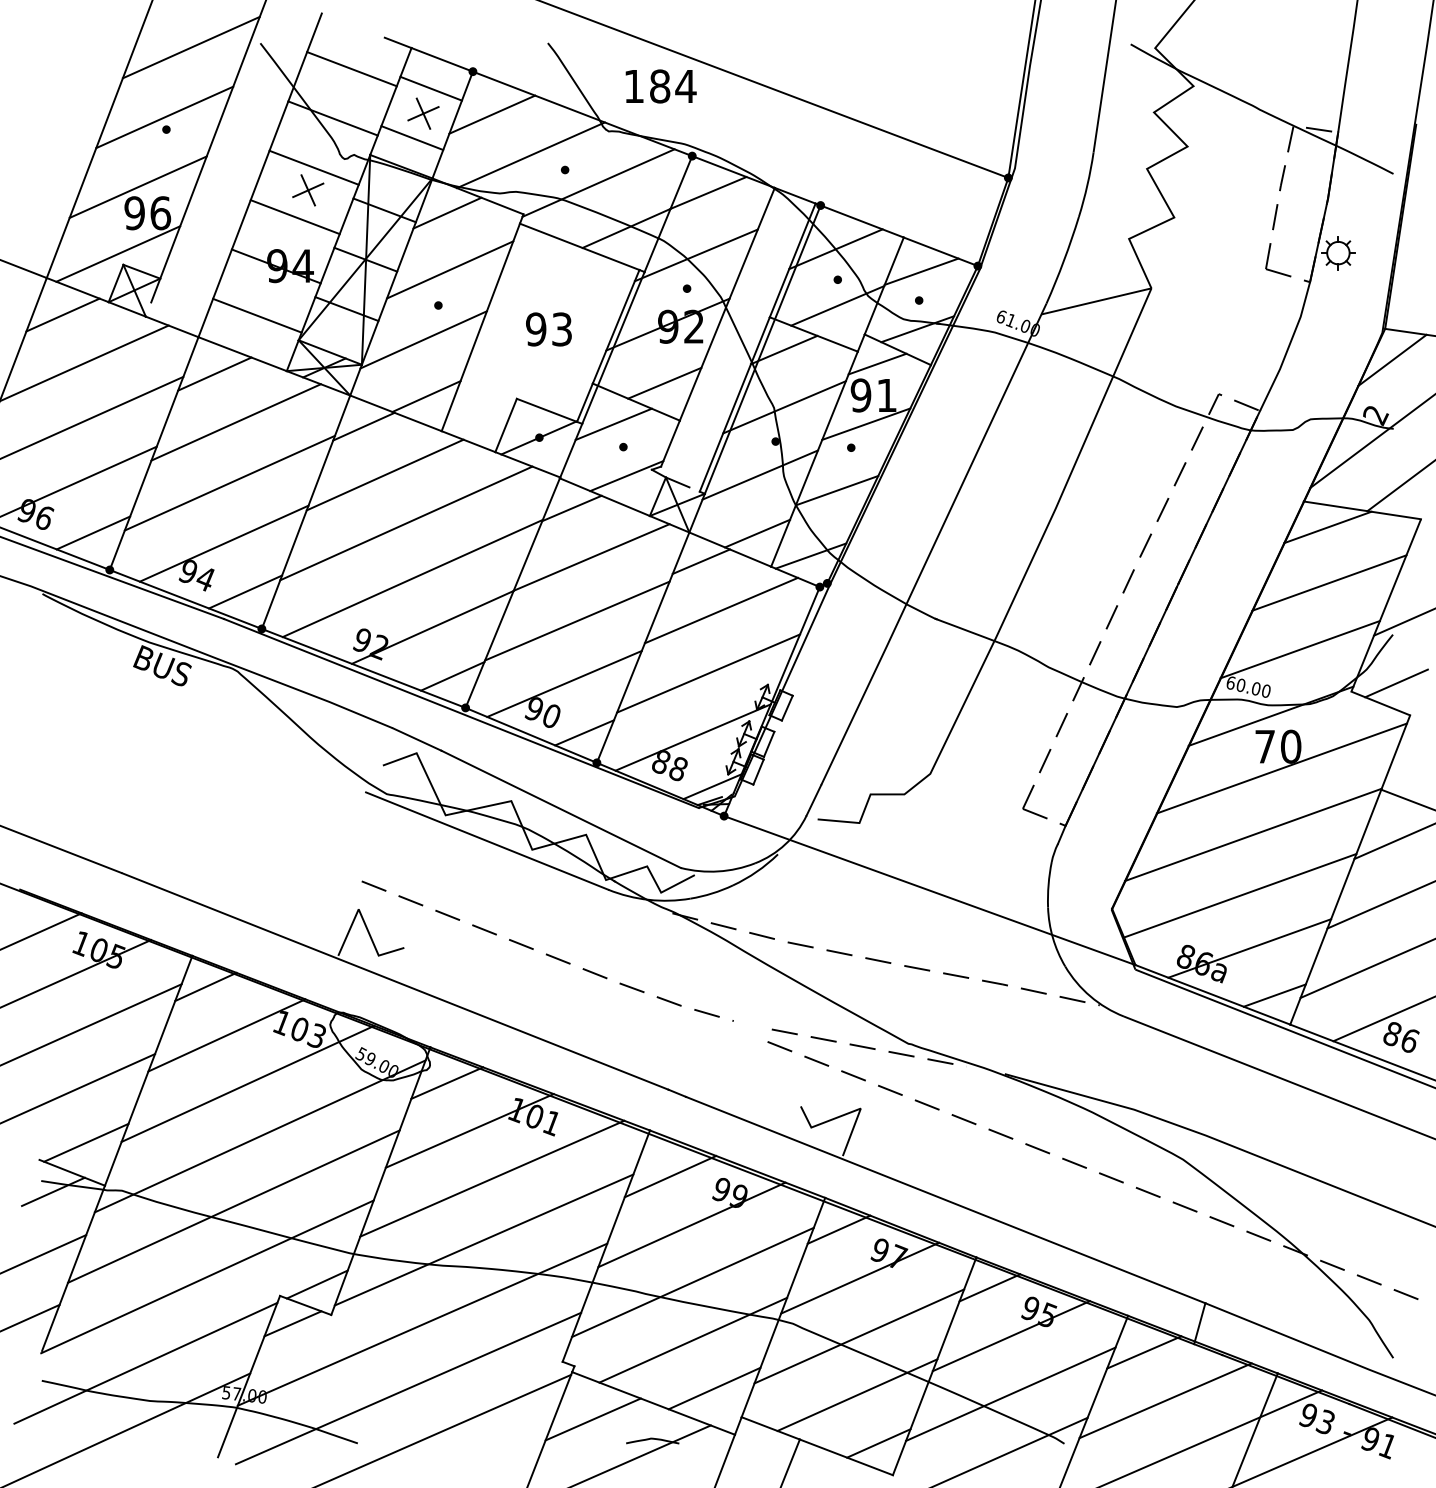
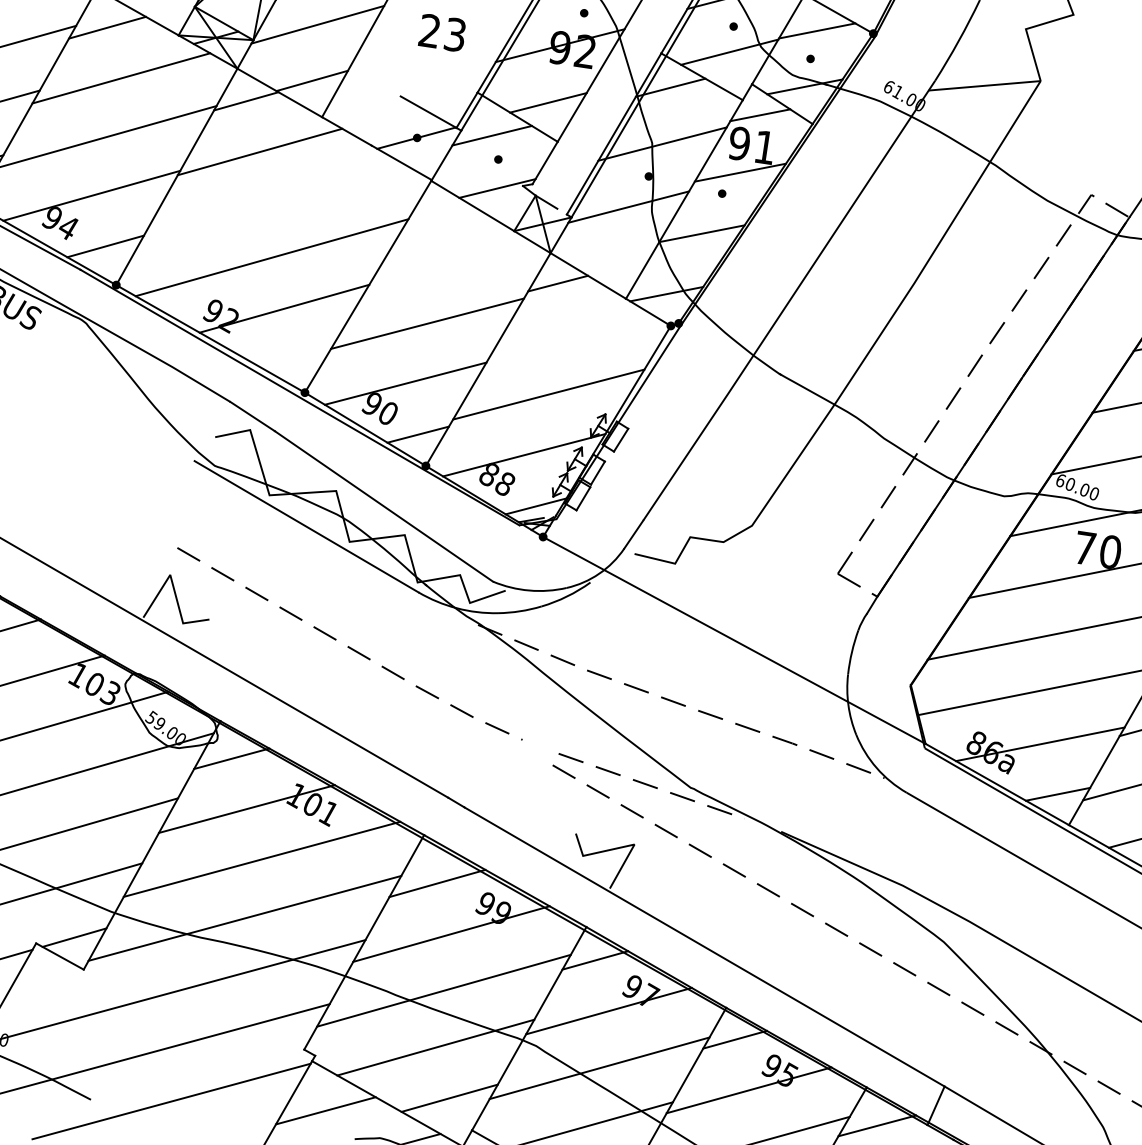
text: (536, 329) -> (430, 31), 93 -> 23
line: (505, 425) -> (385, 120), removed
line: (571, 508) -> (438, 212), removed
line: (406, 523) -> (273, 202), removed
line: (757, 533) -> (617, 264), removed
line: (591, 557) -> (450, 263), removed
line: (720, 610) -> (569, 334), removed
line: (452, 676) -> (296, 359), removed
line: (292, 1323) -> (44, 972), removed

